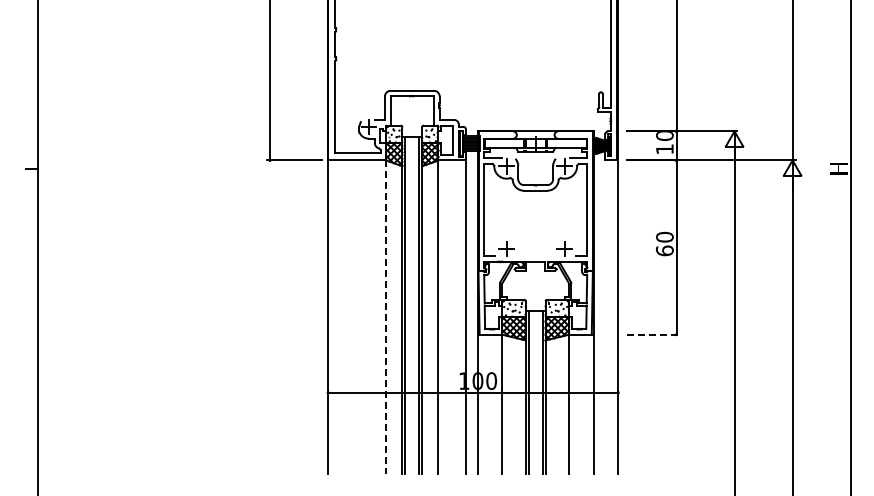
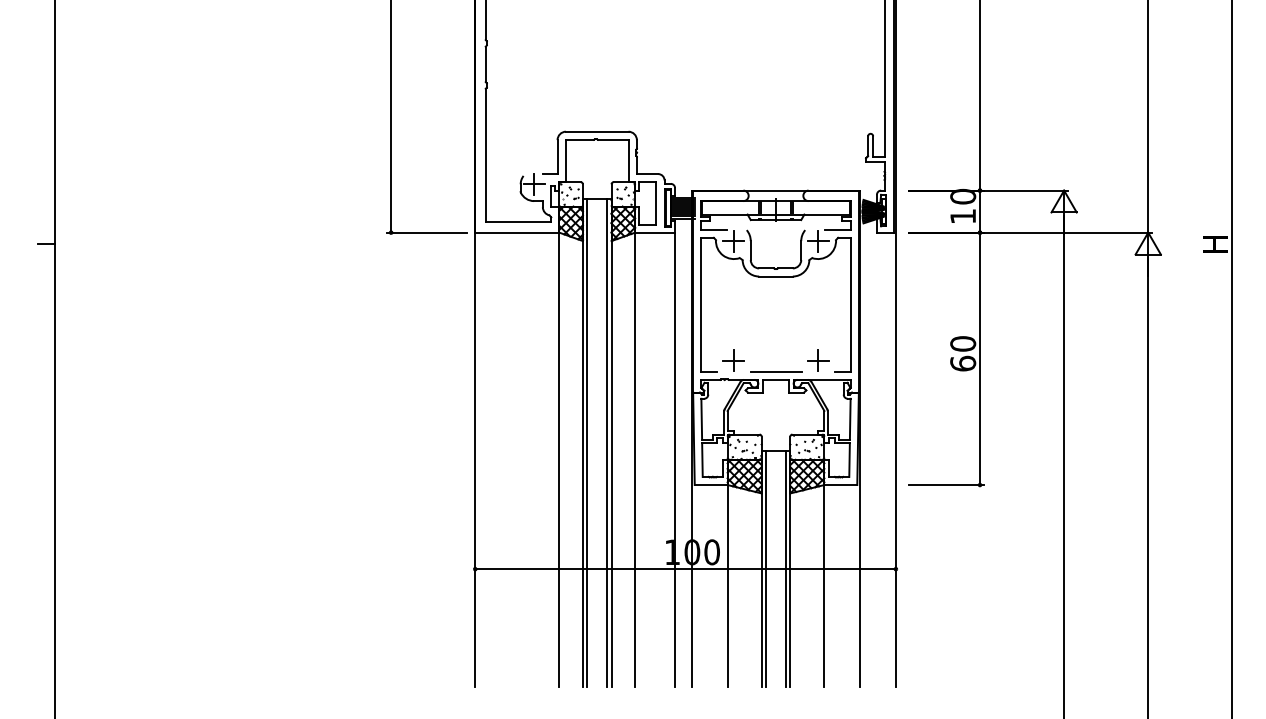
line: (535, 256) -> (775, 371), added
line: (386, 317) -> (559, 460), dashed -> solid
line: (653, 334) -> (946, 484), dashed -> solid

